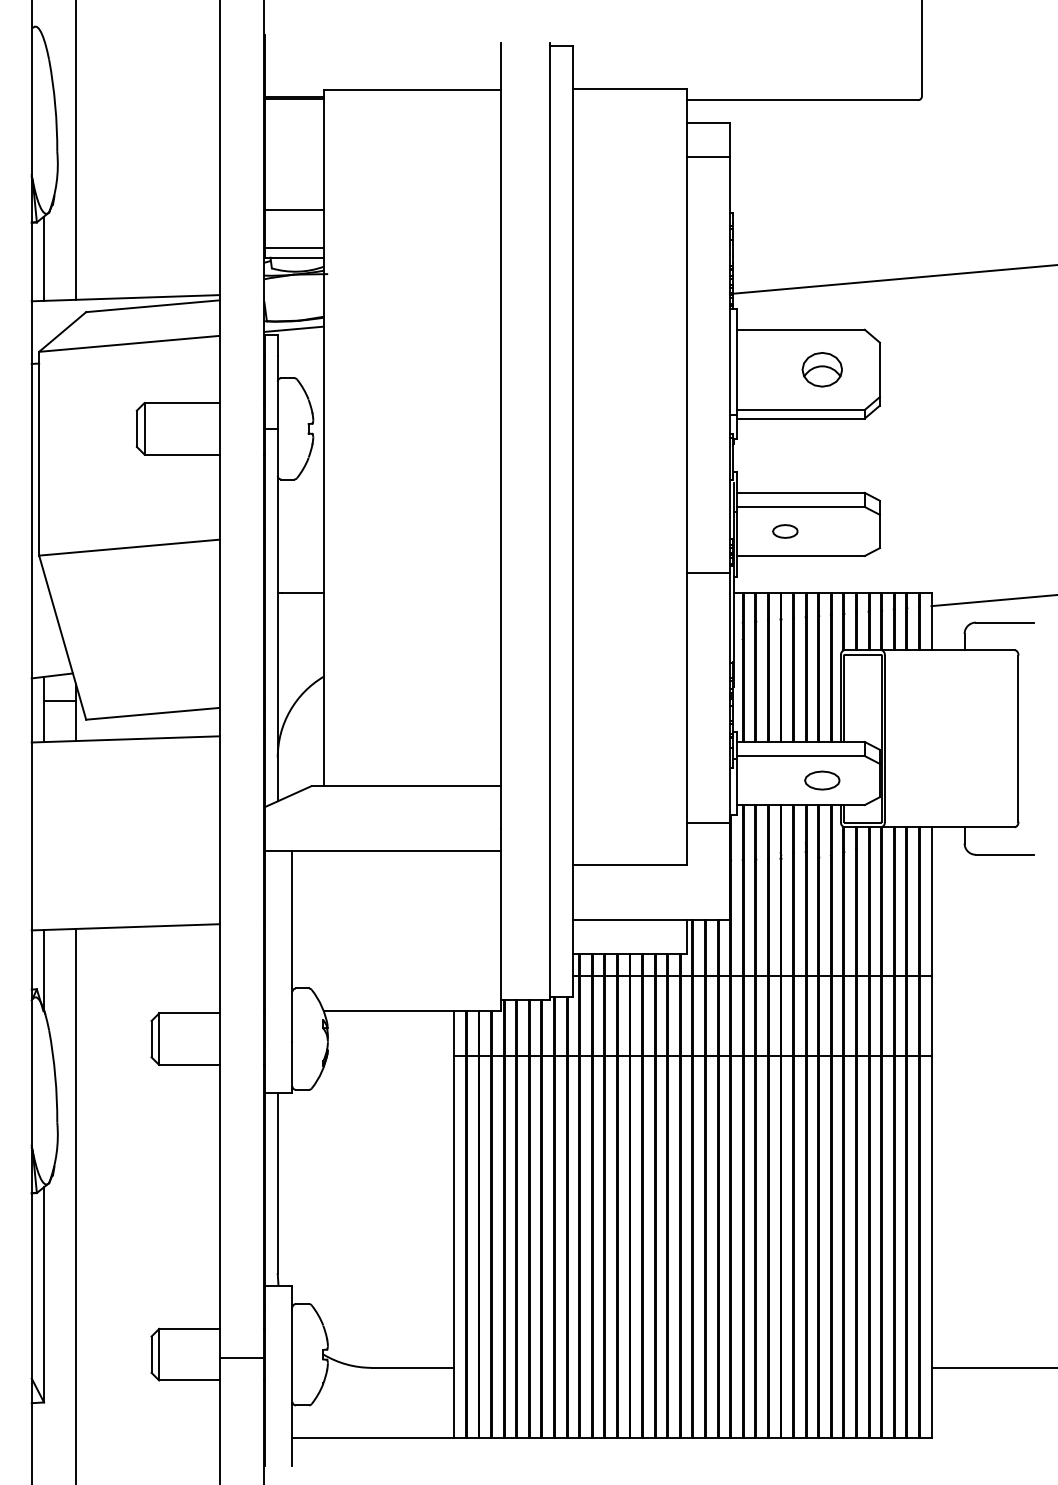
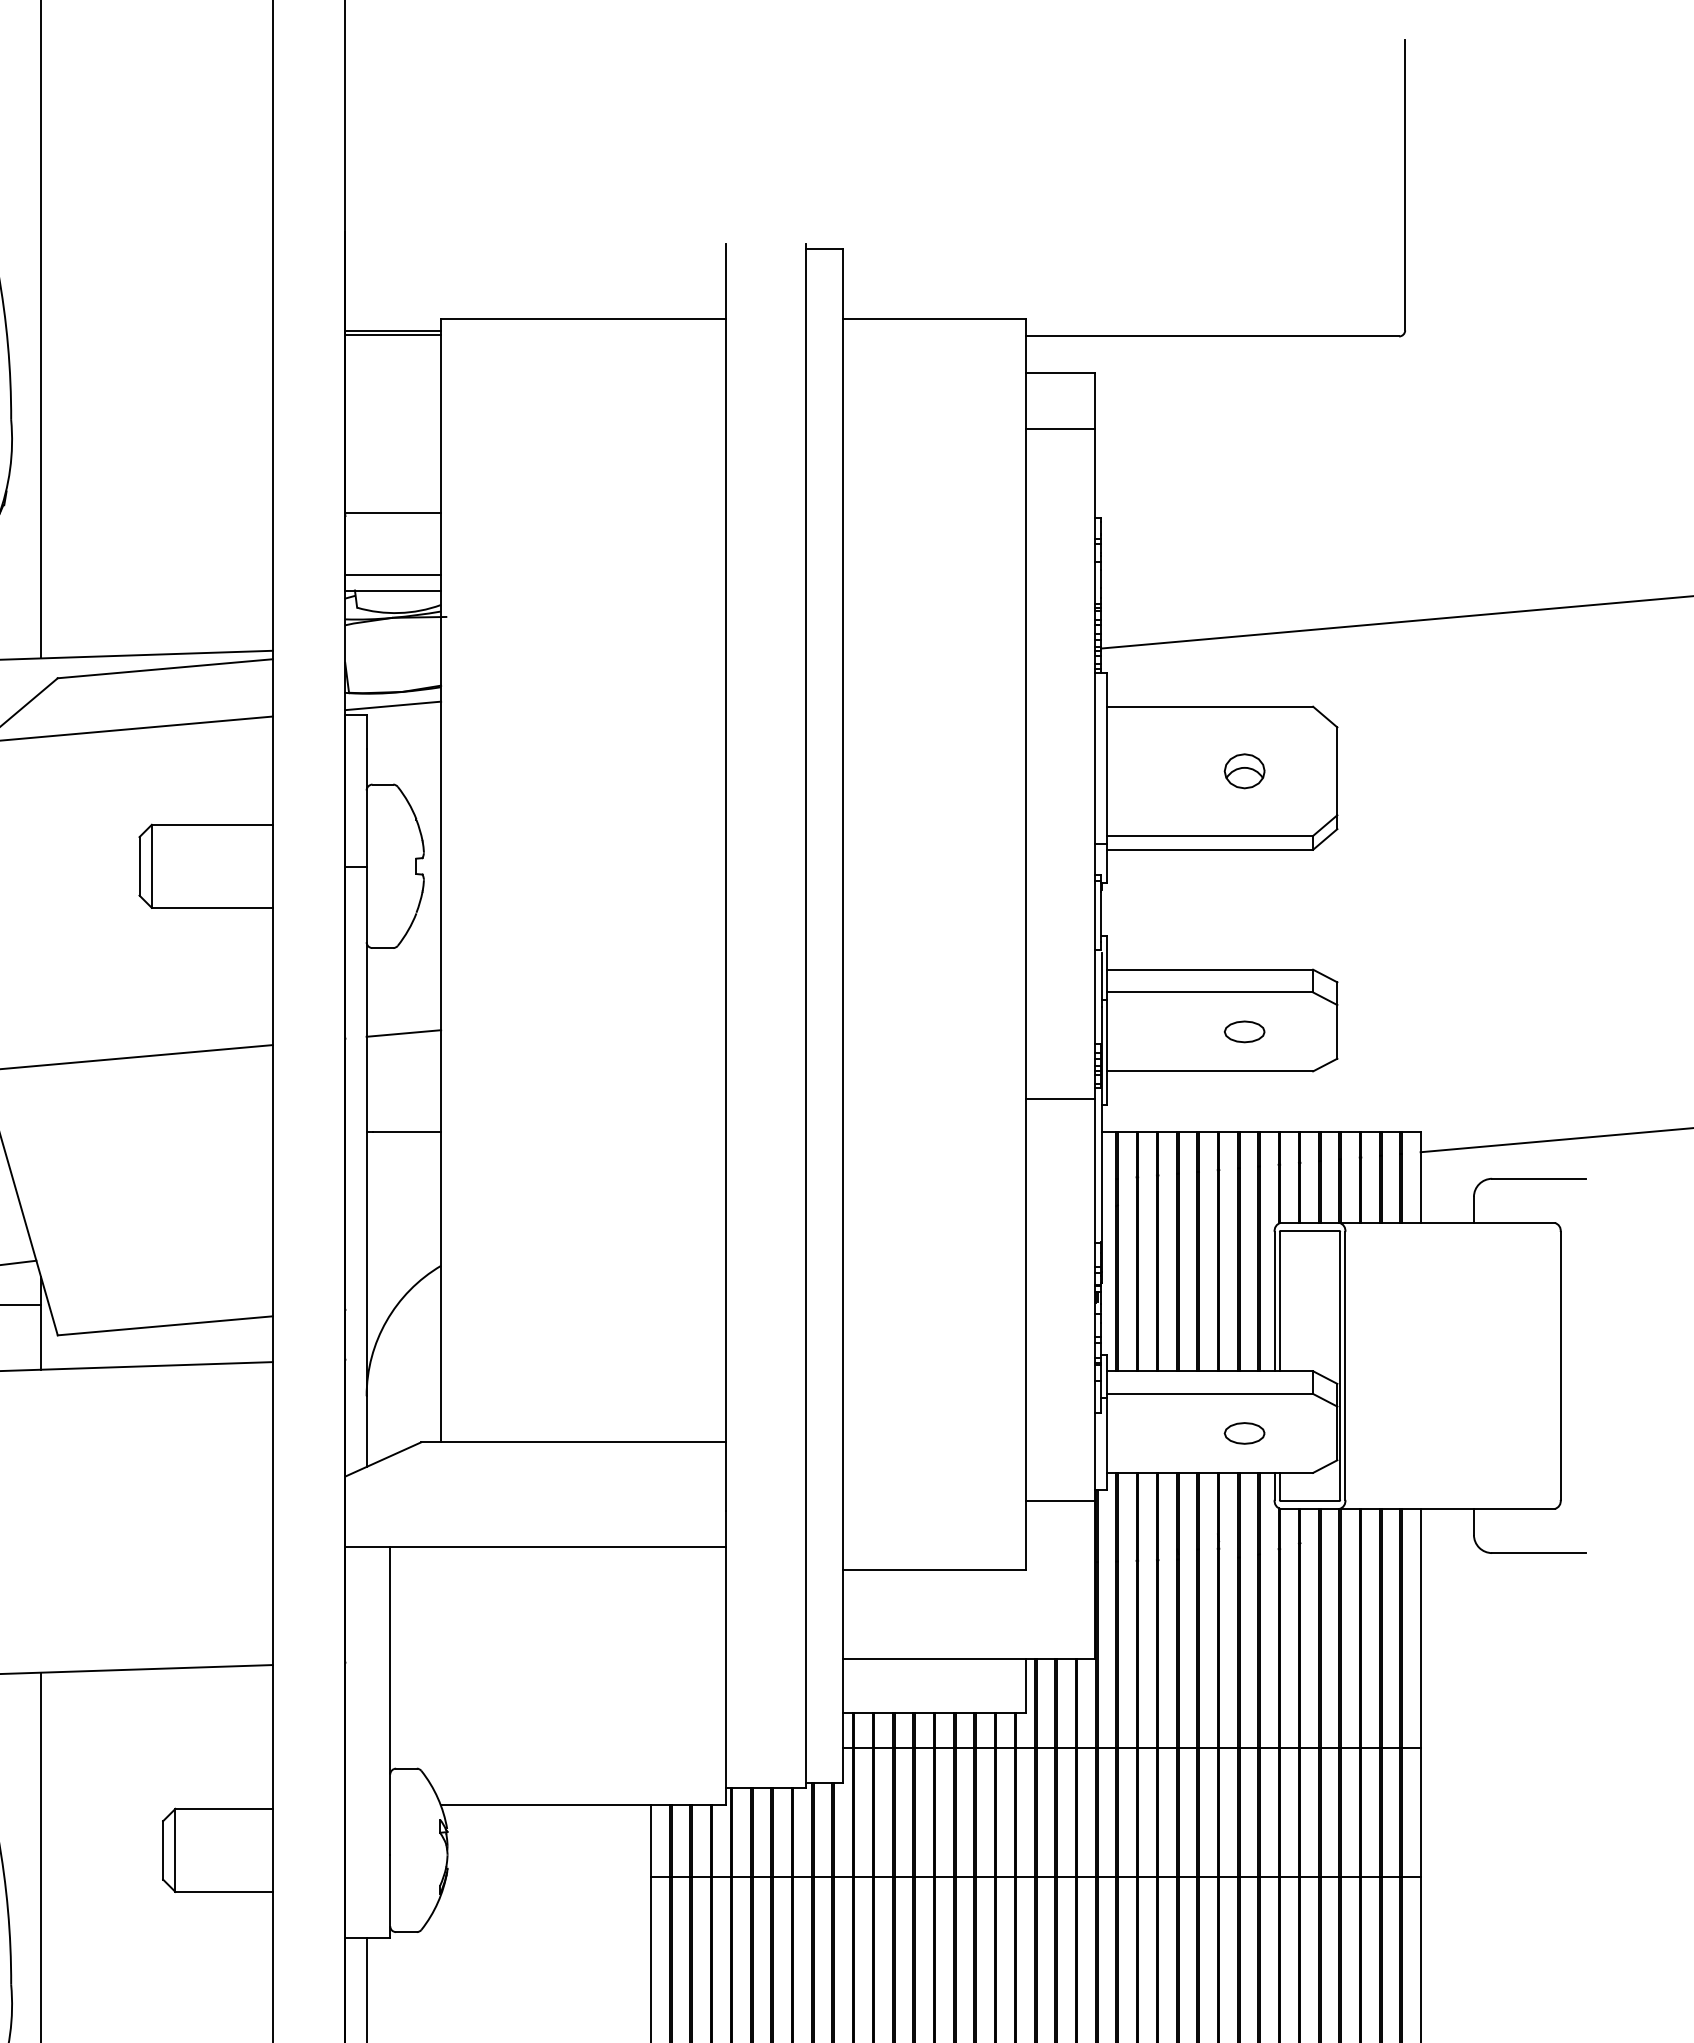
part: (822, 369) -> (1244, 770), size x0.62
part: (785, 531) -> (1244, 1031), moved
line: (300, 532) -> (403, 1033), added
part: (822, 780) -> (1244, 1433), size x0.71

